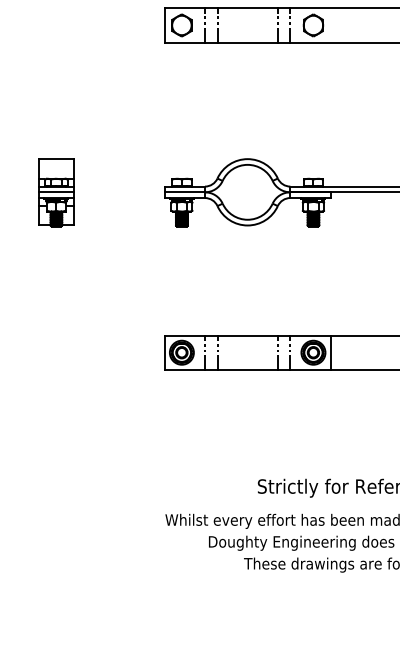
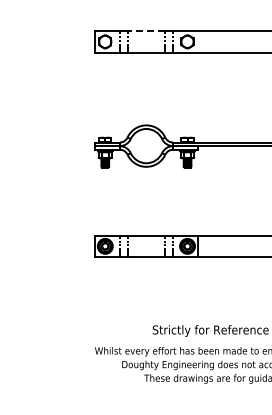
line: (247, 8) -> (146, 31), solid -> dashed
part: (55, 192) -> (26, 146), removed

